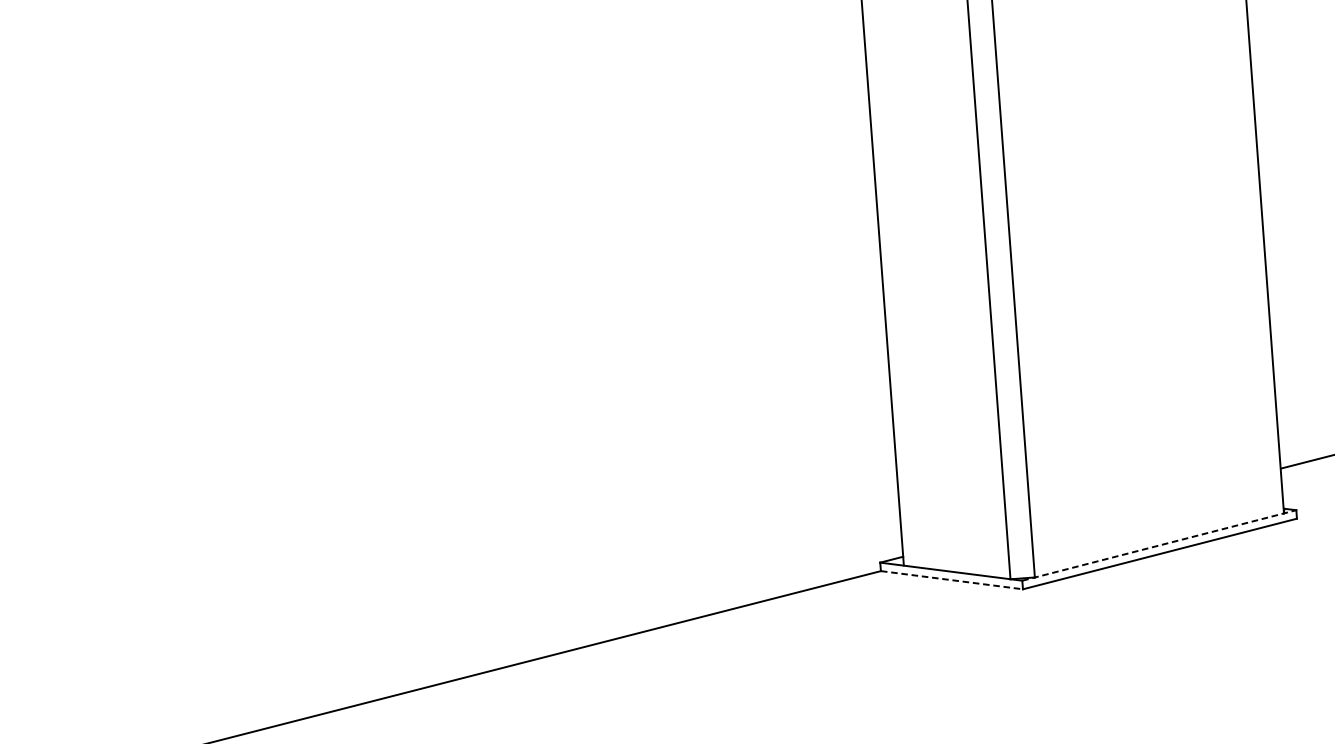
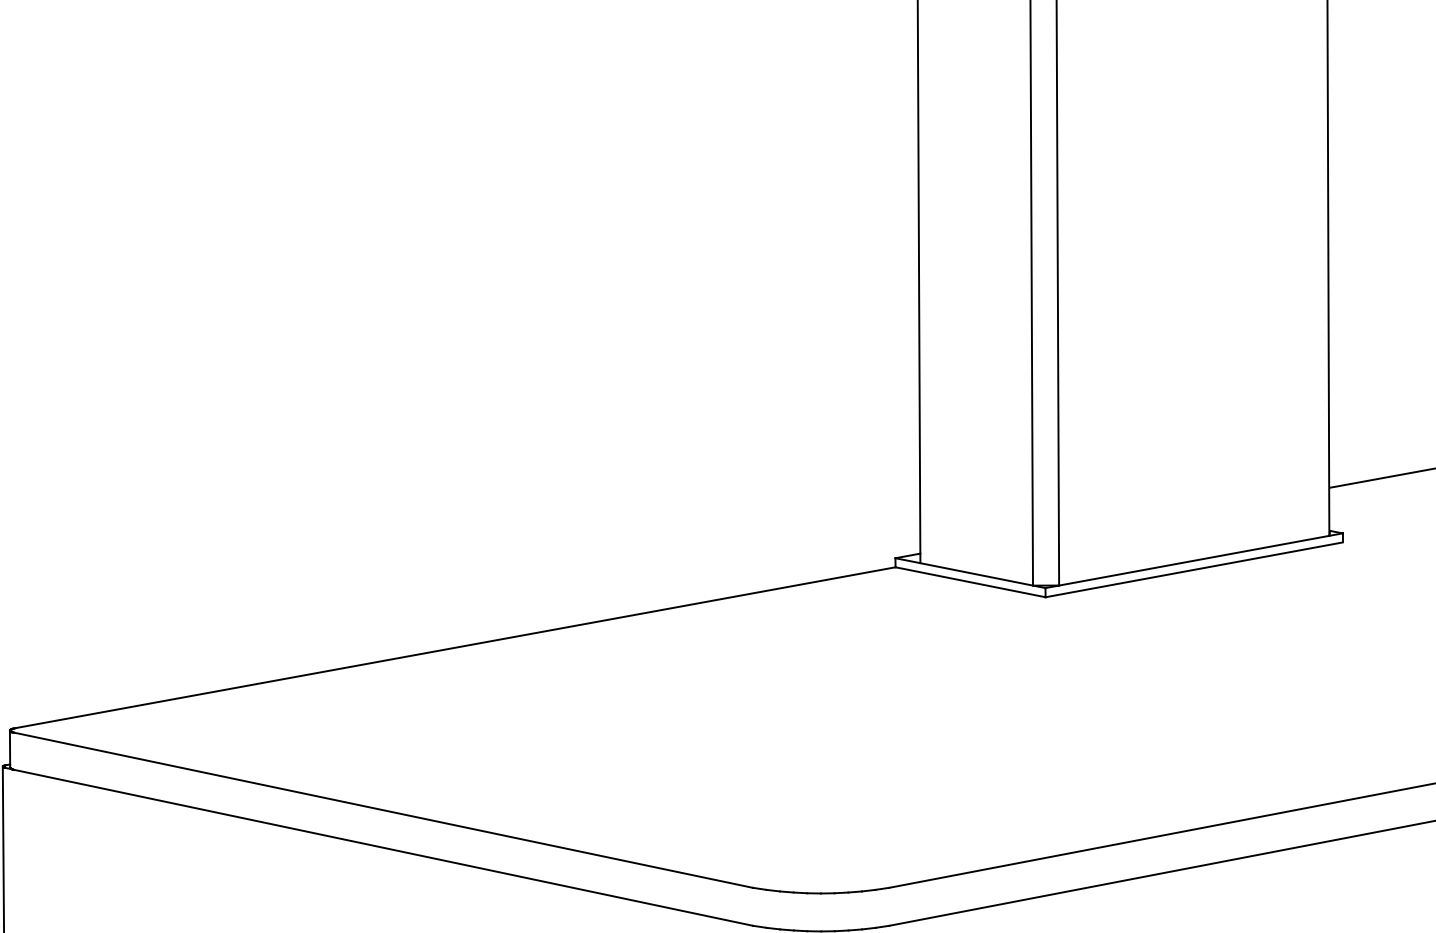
line: (1159, 545) -> (1194, 560), dashed -> solid
line: (952, 580) -> (971, 582), dashed -> solid

